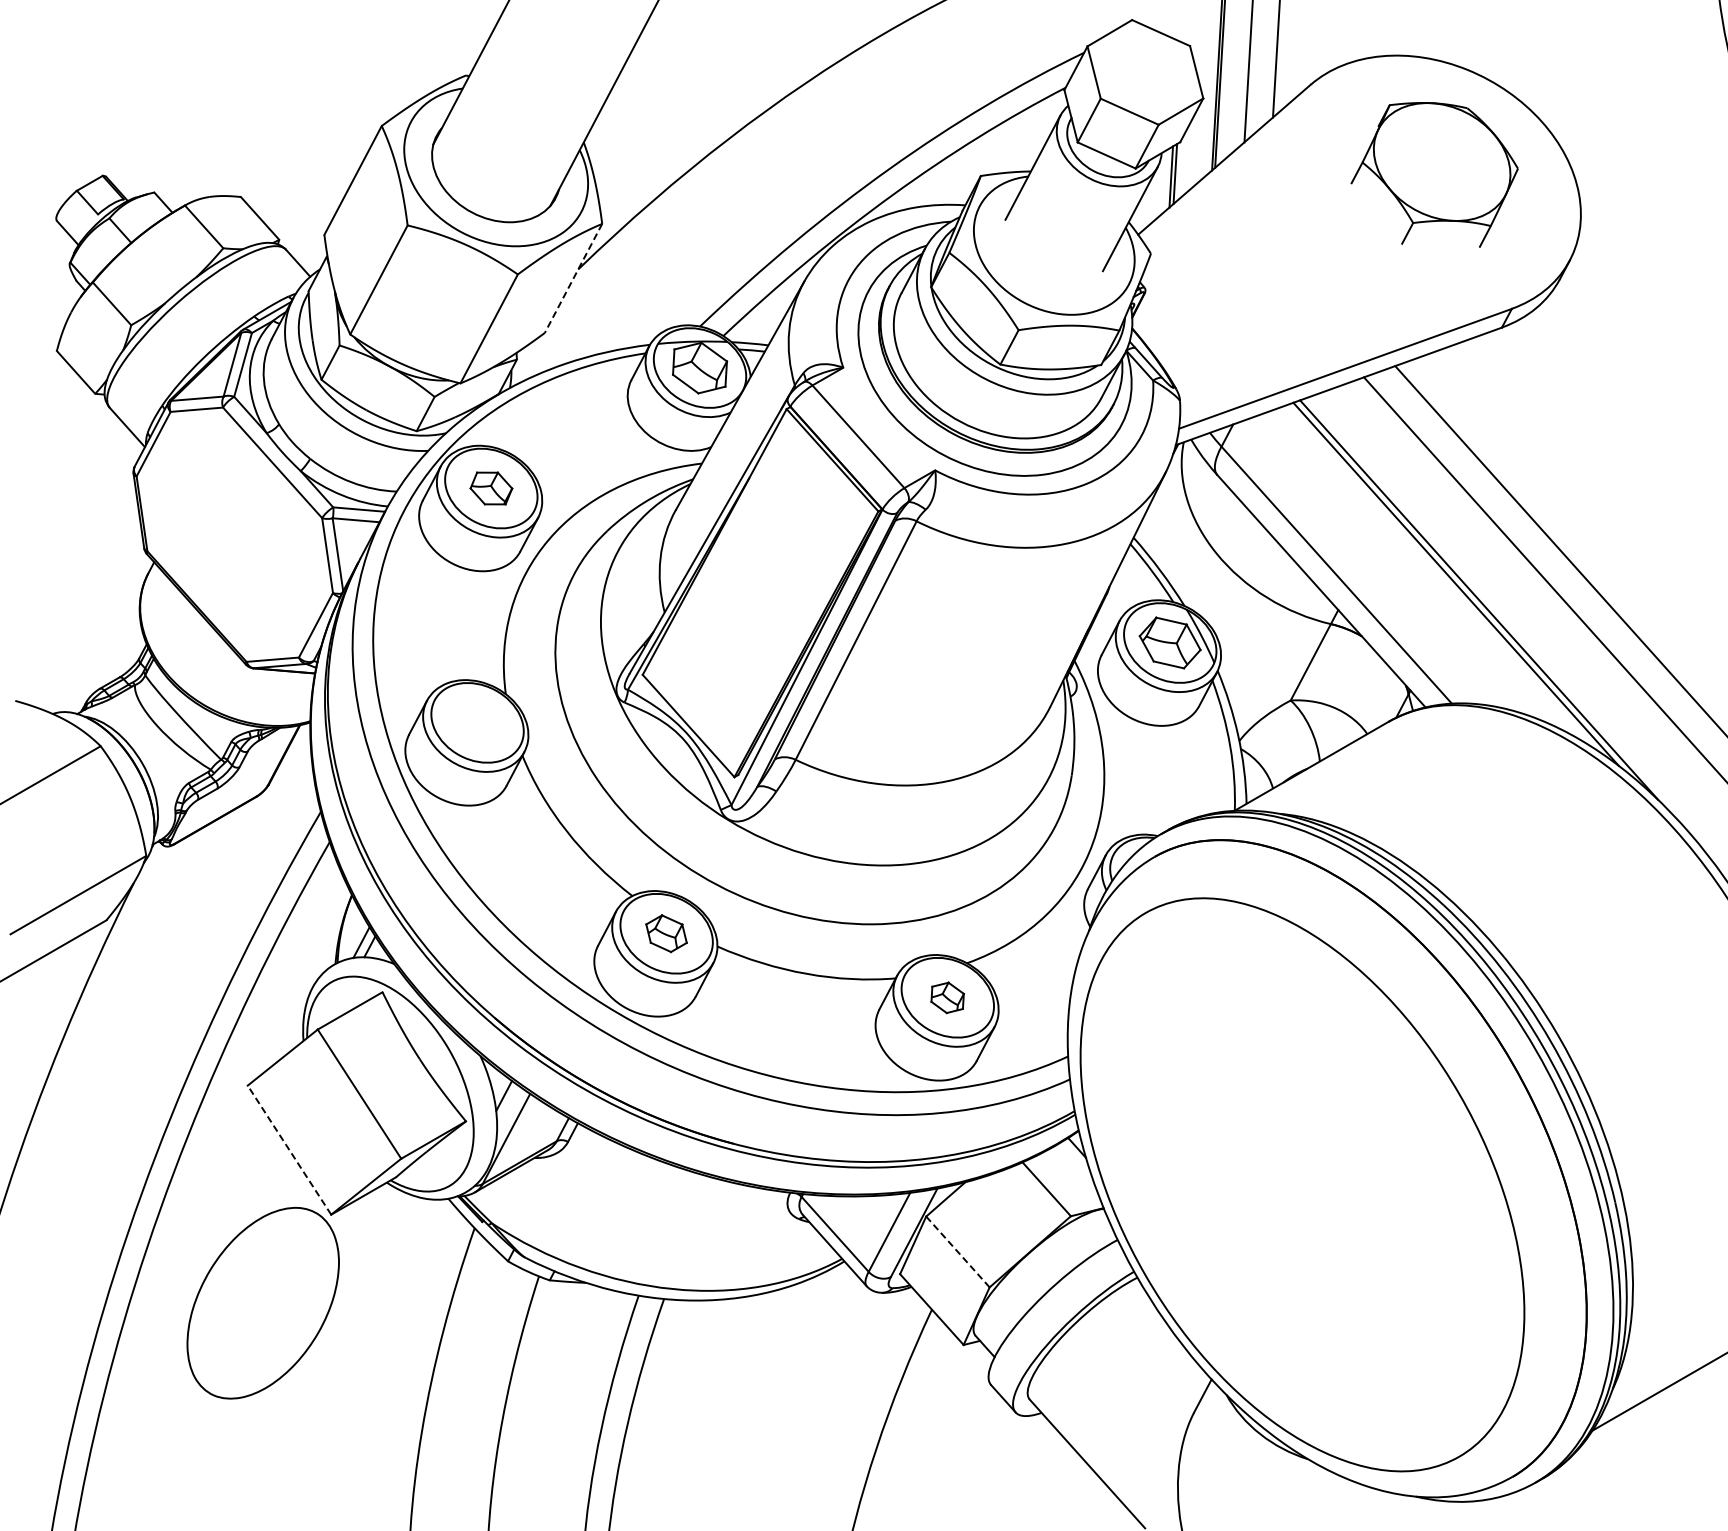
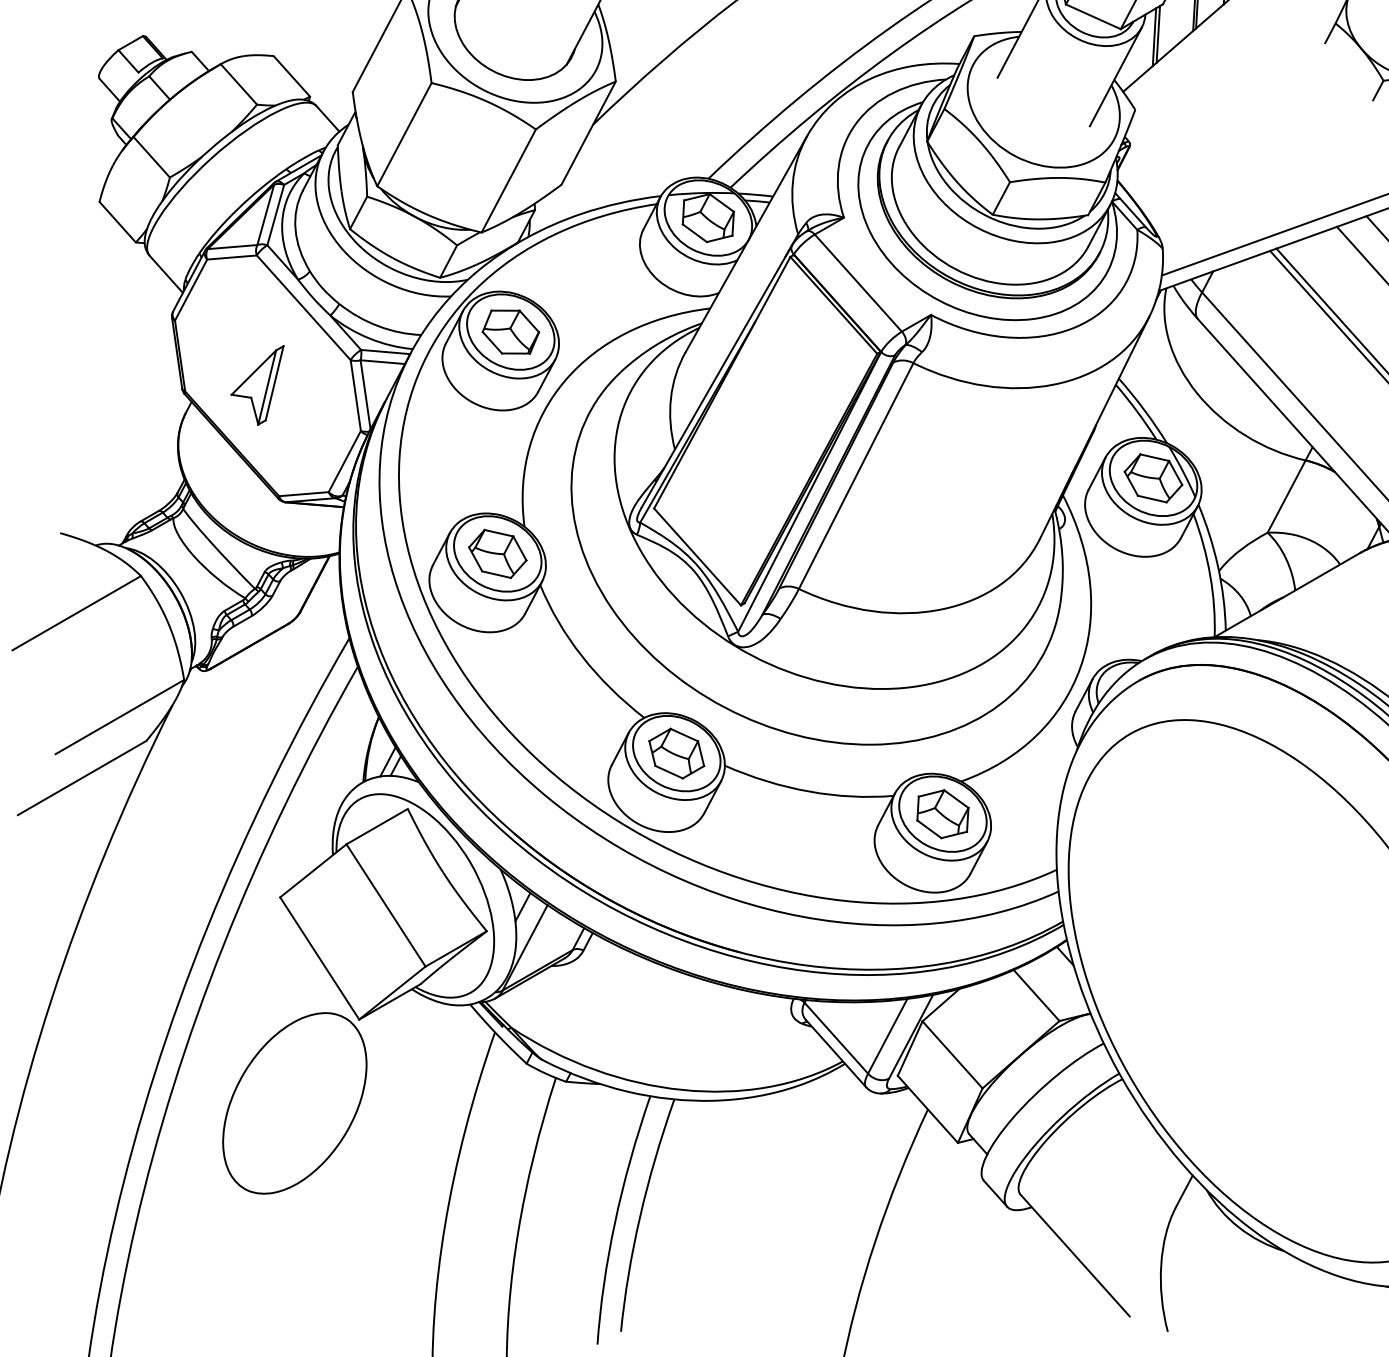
line: (573, 278) -> (588, 133), dashed -> solid
part: (491, 488) -> (510, 332), size x1.43
part: (223, 544) -> (257, 385), added
part: (477, 722) -> (497, 553), added
part: (666, 933) -> (676, 753), size x1.43
part: (947, 997) -> (942, 813), size x1.67
line: (289, 1150) -> (319, 958), dashed -> solid
line: (957, 1251) -> (952, 1054), dashed -> solid

